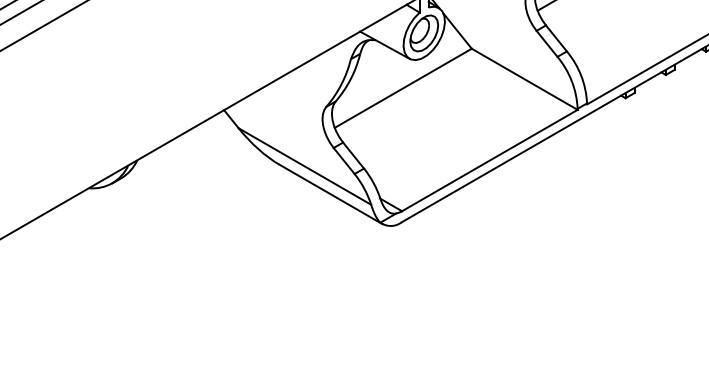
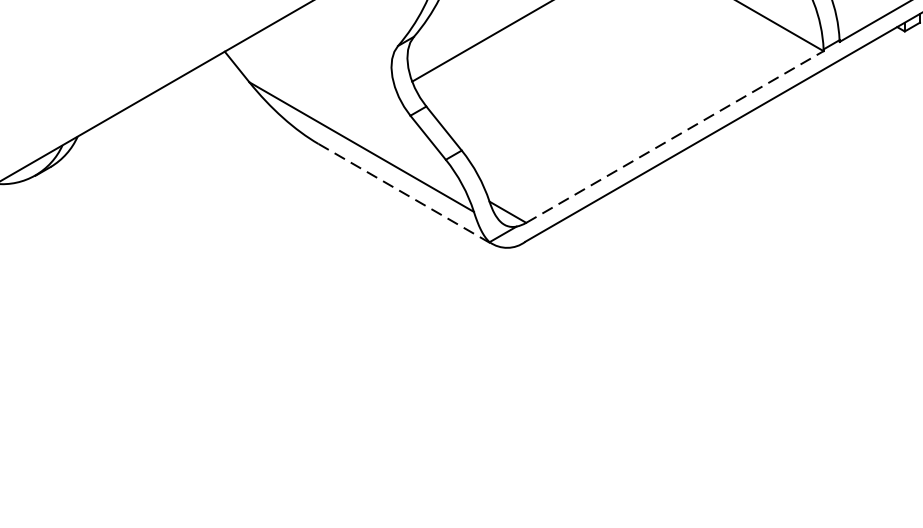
line: (490, 160) -> (676, 136), solid -> dashed
line: (331, 194) -> (406, 194), solid -> dashed

